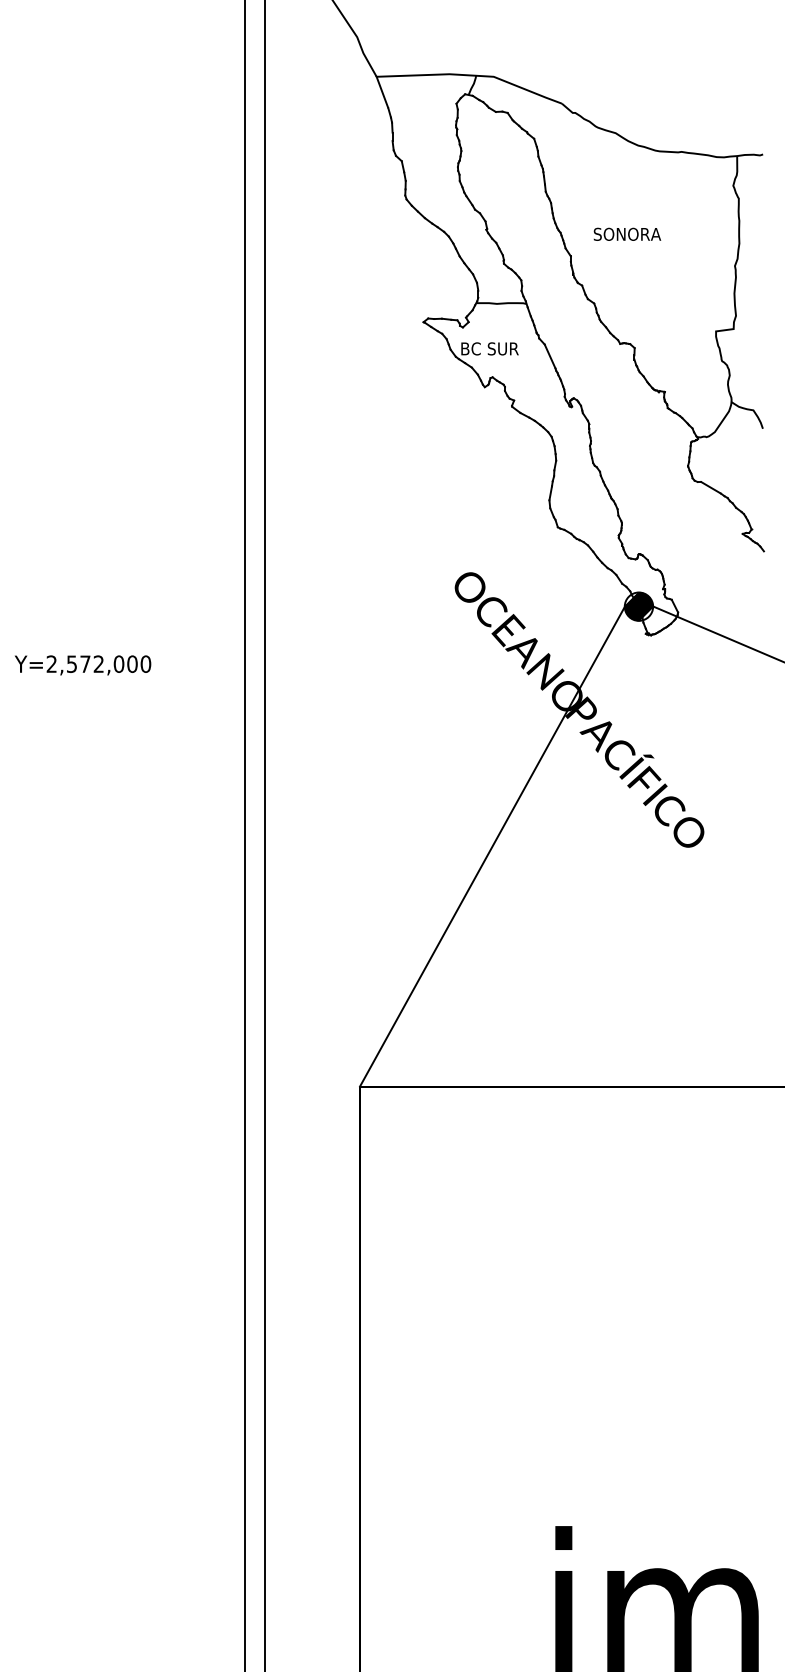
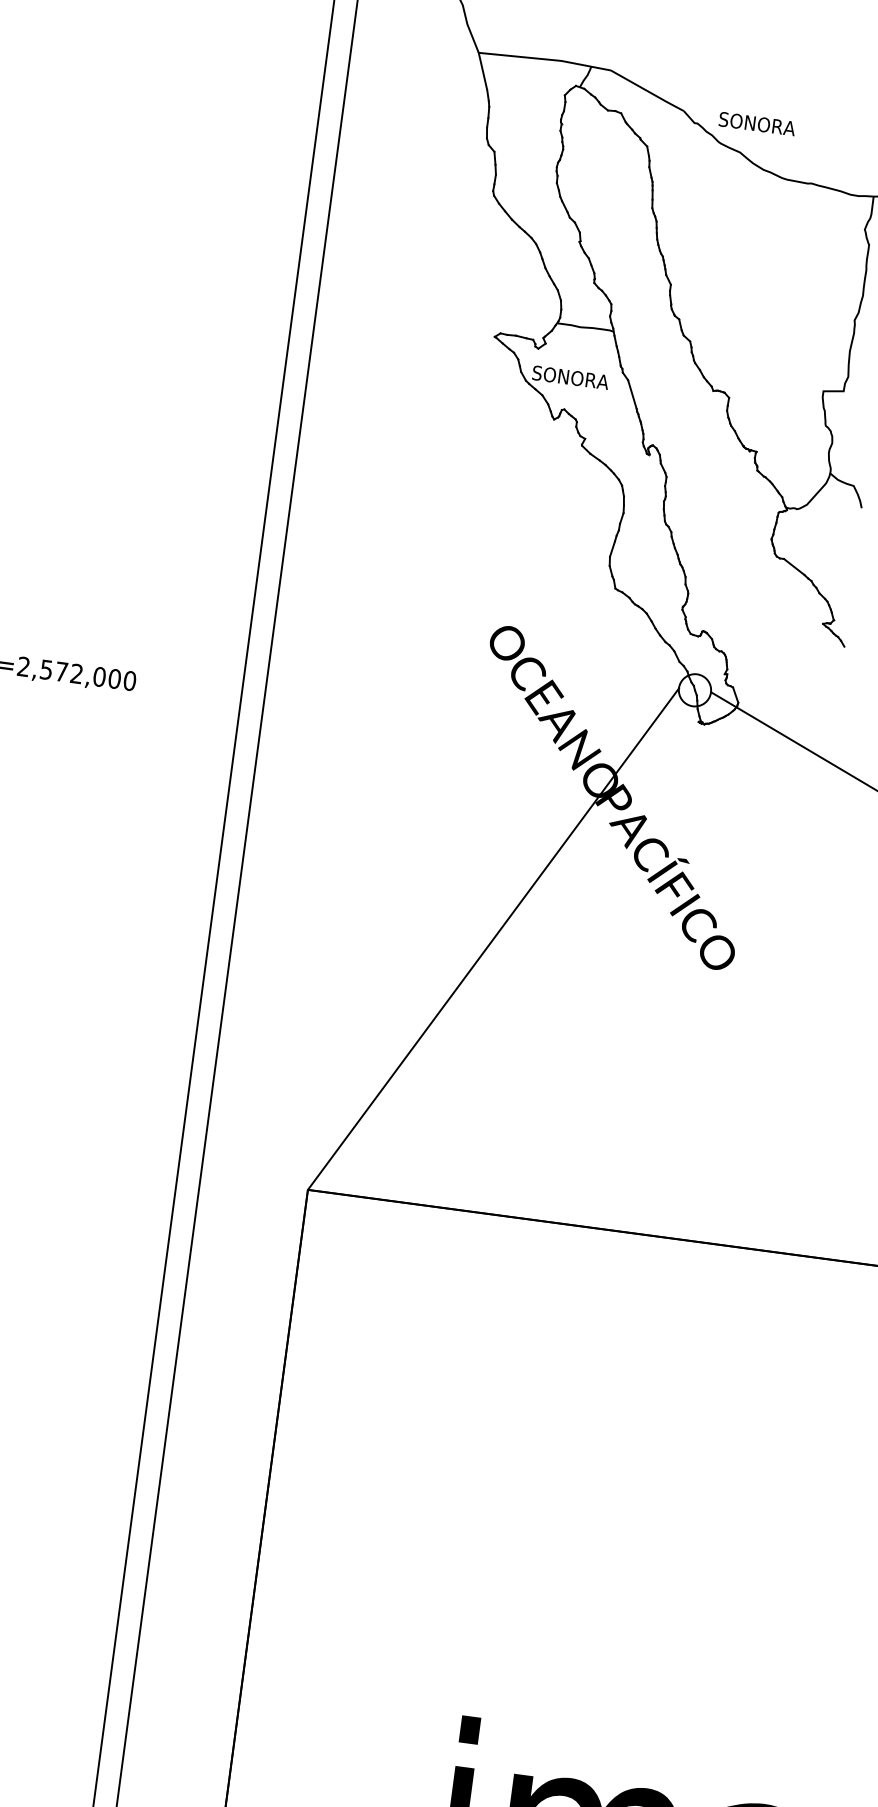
text: (627, 233) -> (757, 123), moved
text: (494, 348) -> (570, 377), BC SUR -> SONORA
hatch: (638, 606) -> (694, 690), removed

